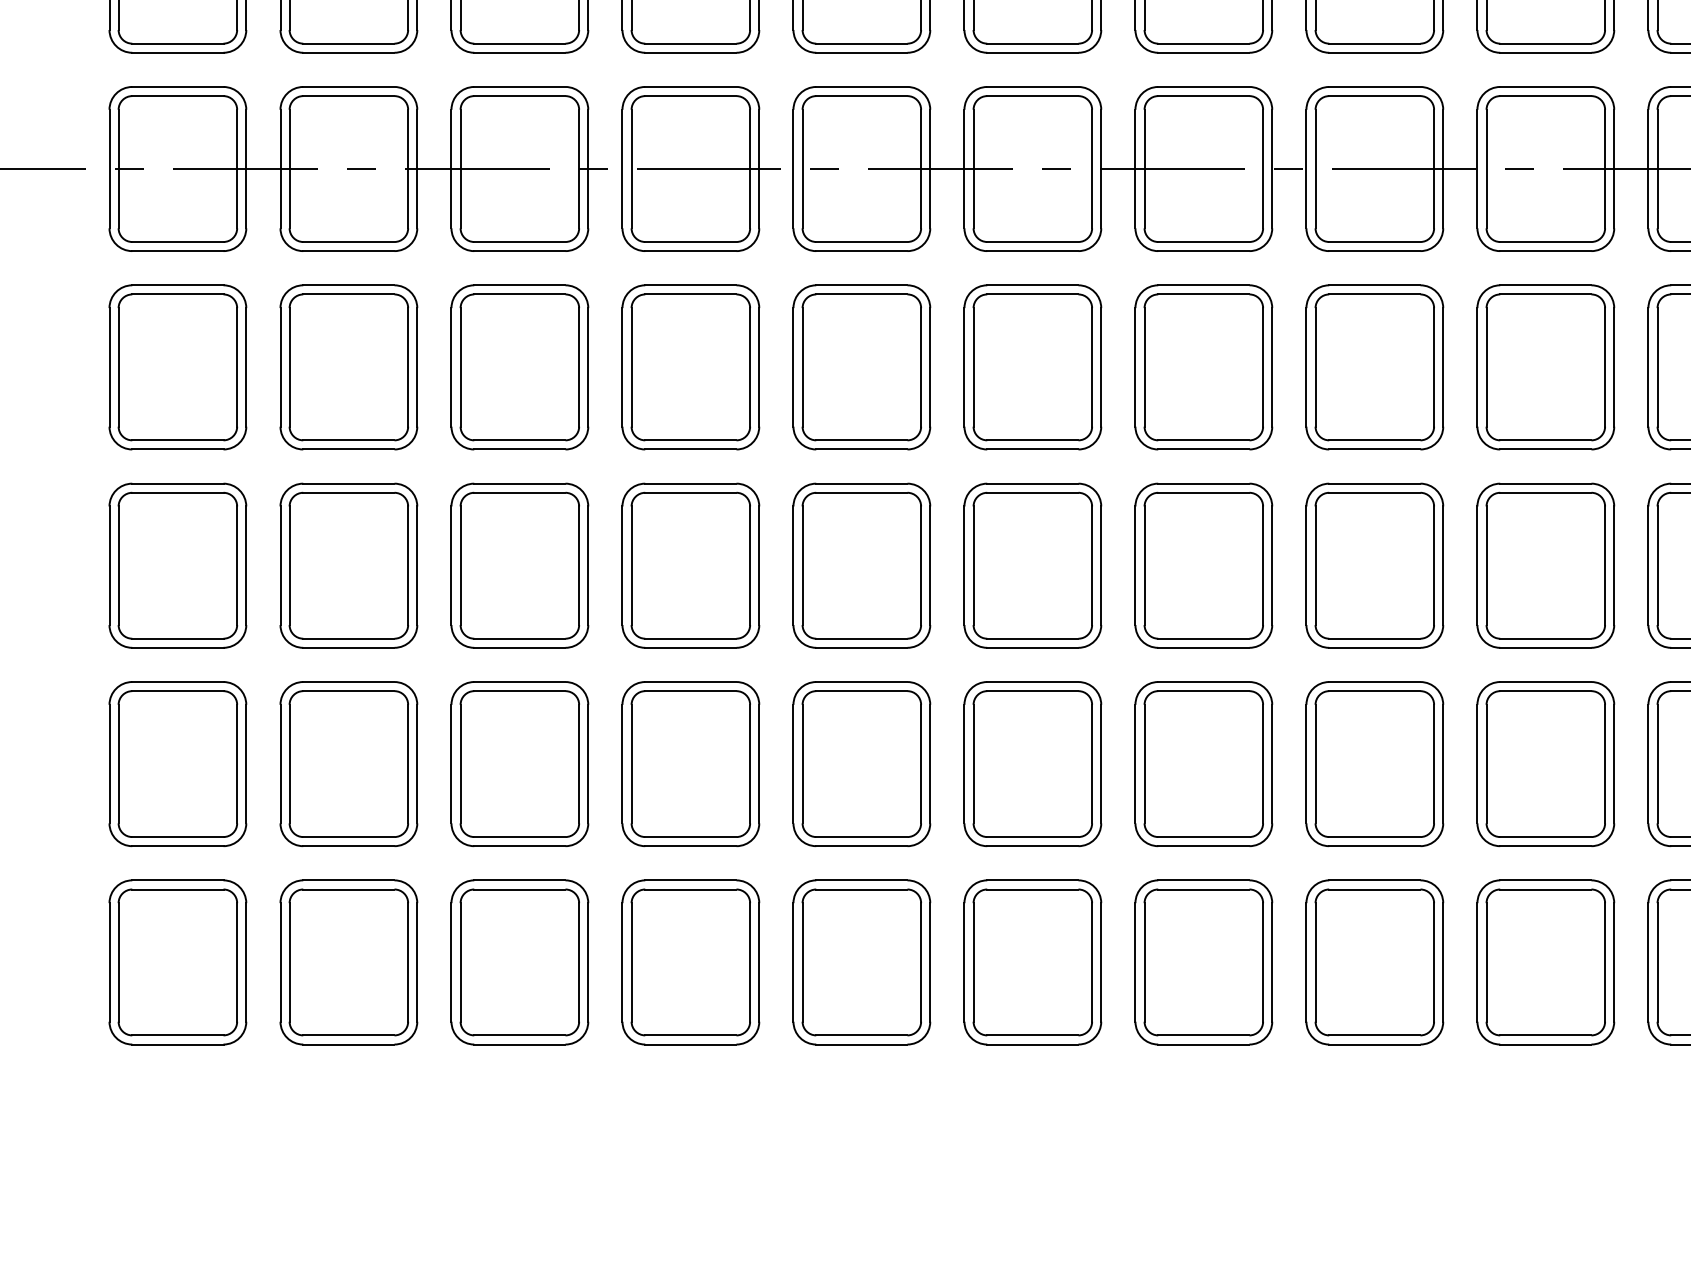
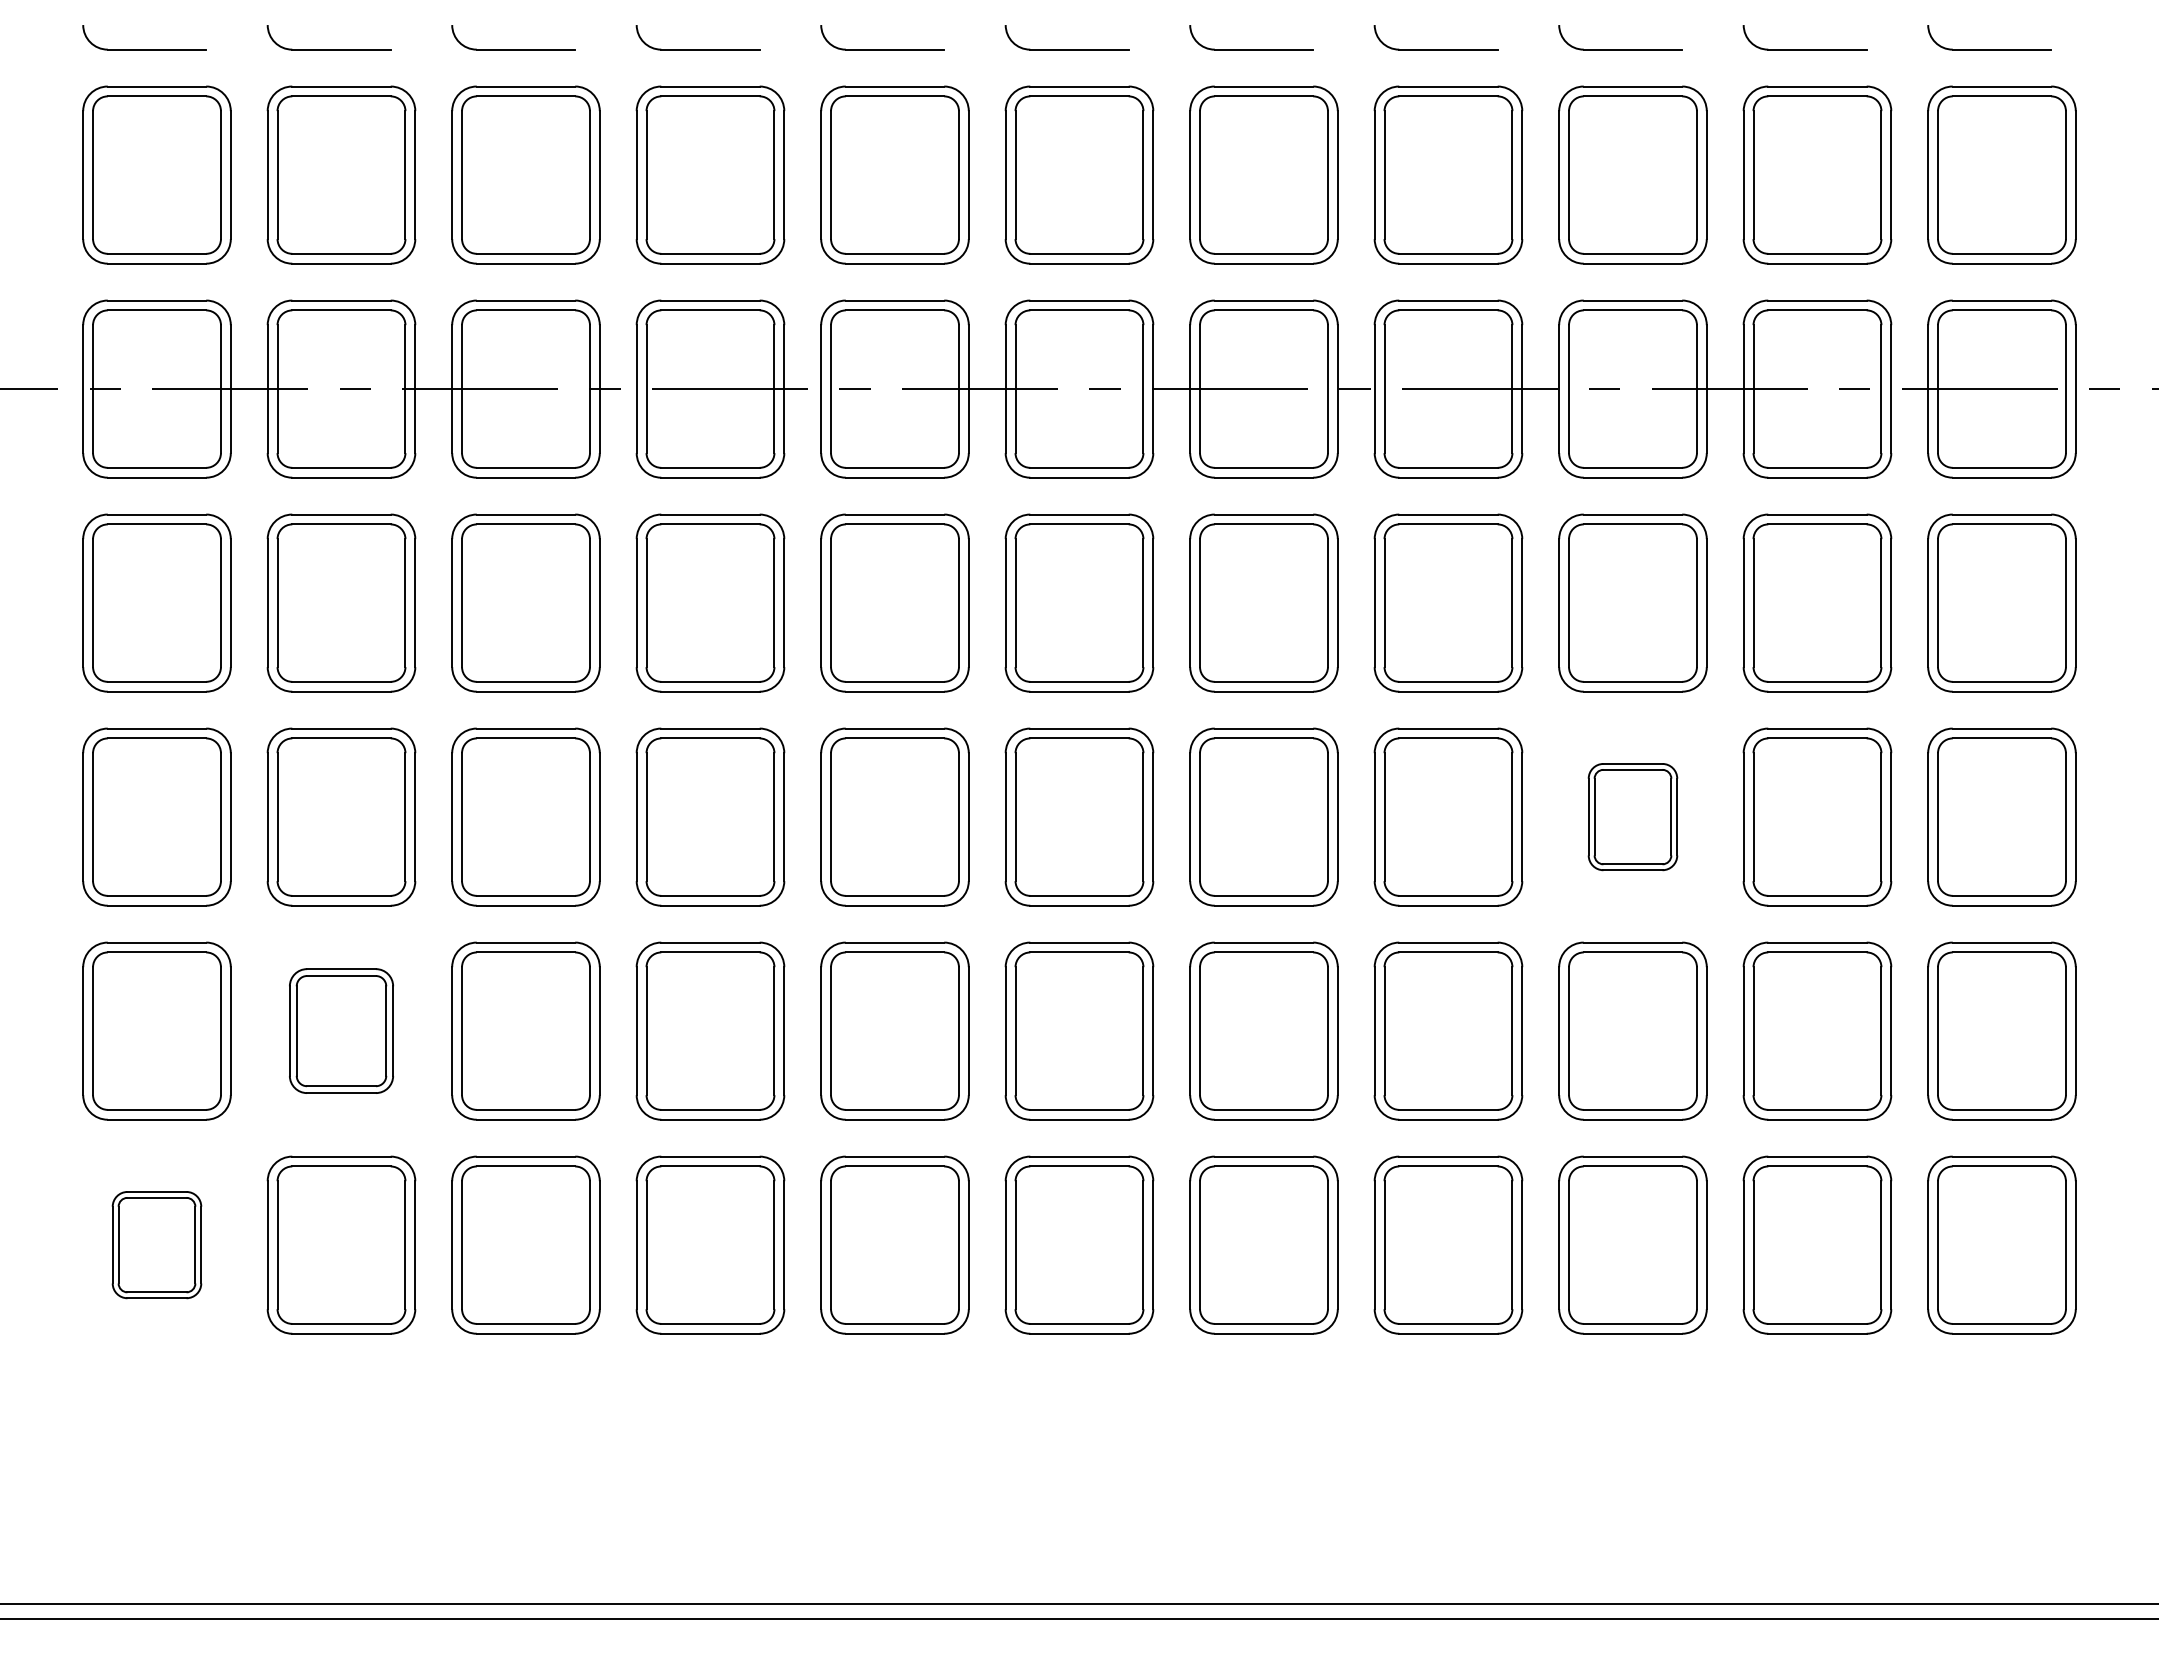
part: (1545, 565) -> (1632, 816), size x0.6
part: (348, 763) -> (341, 1030), size x0.7
part: (177, 961) -> (156, 1244), size x0.6

